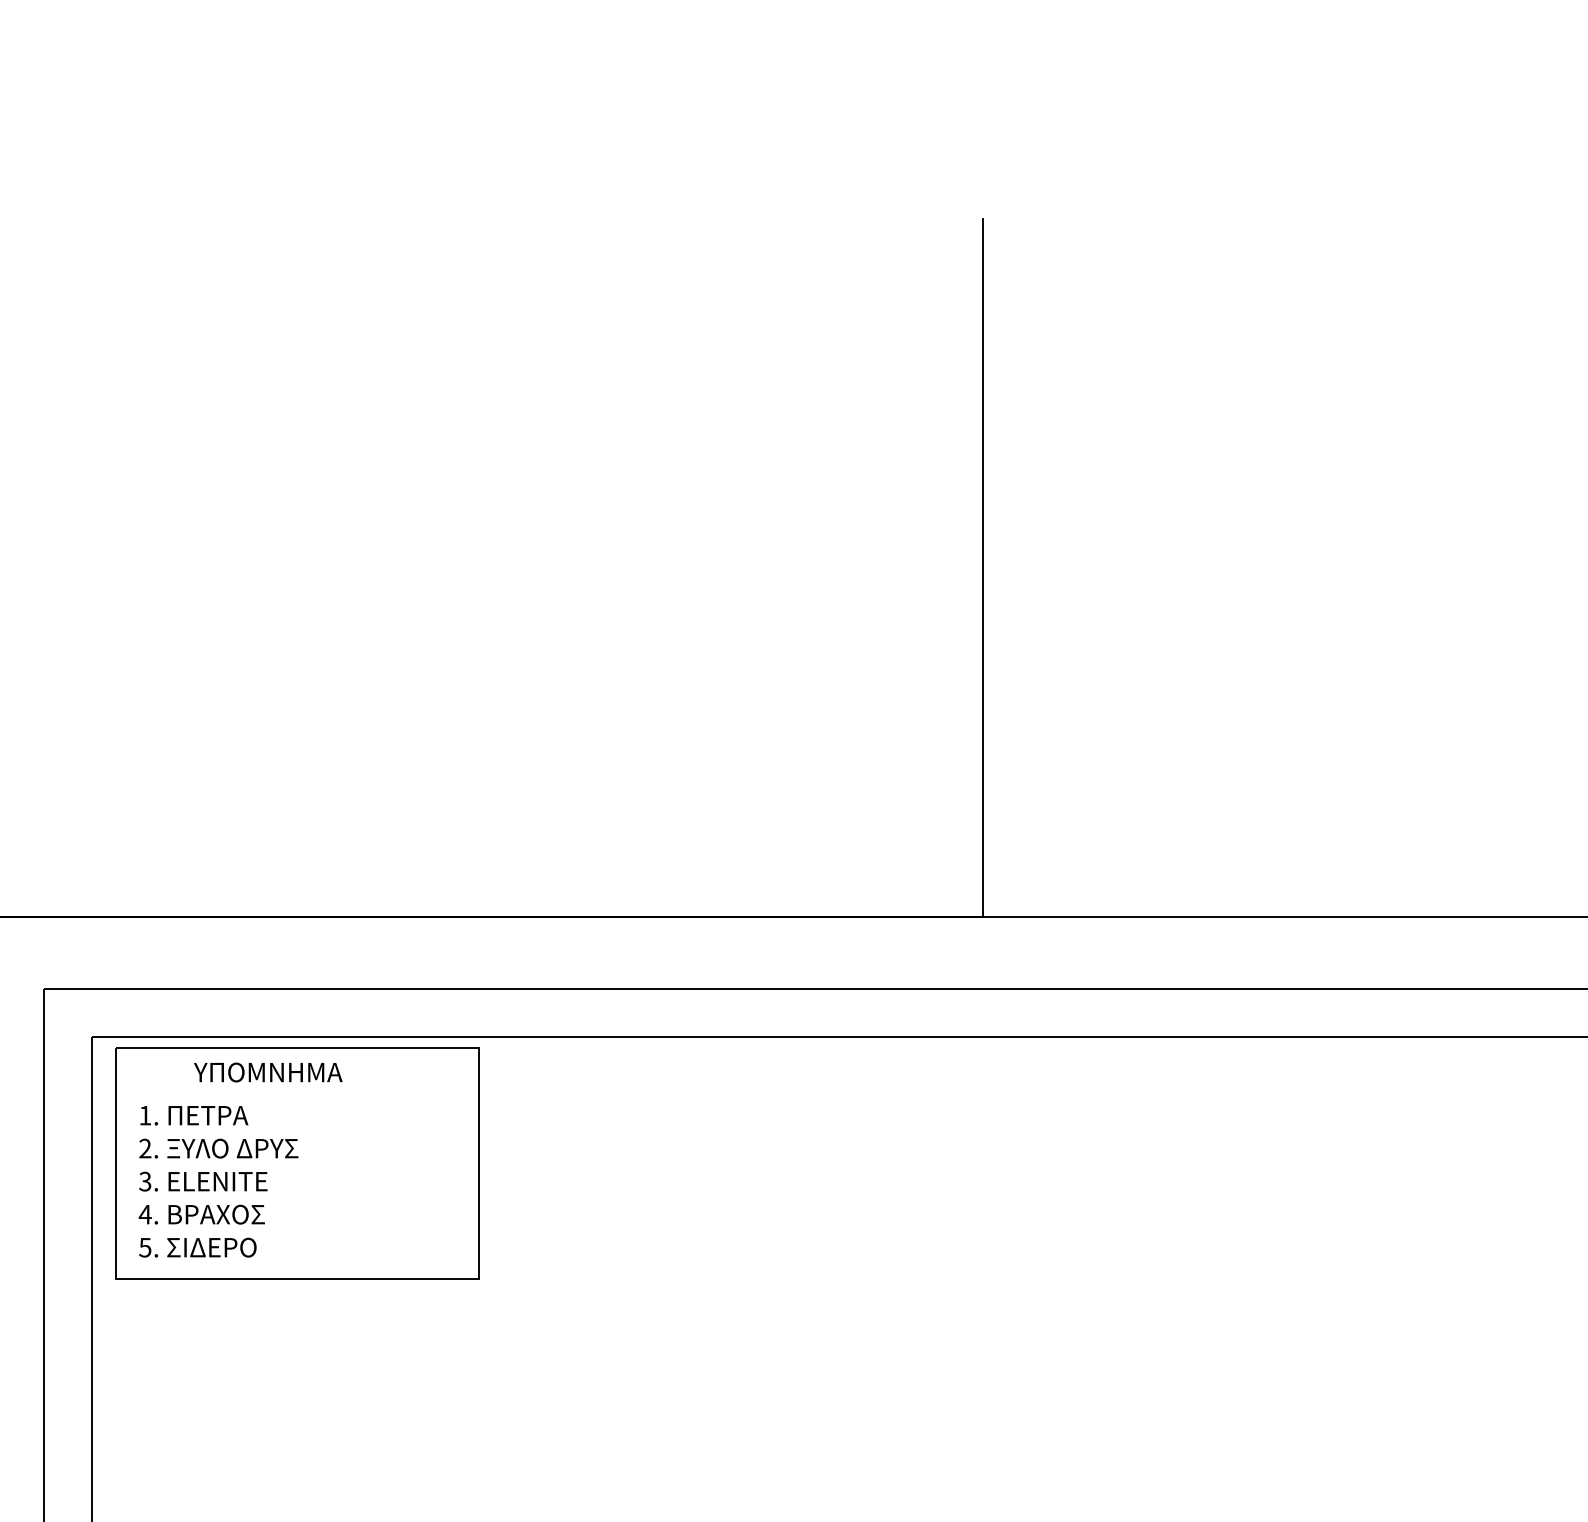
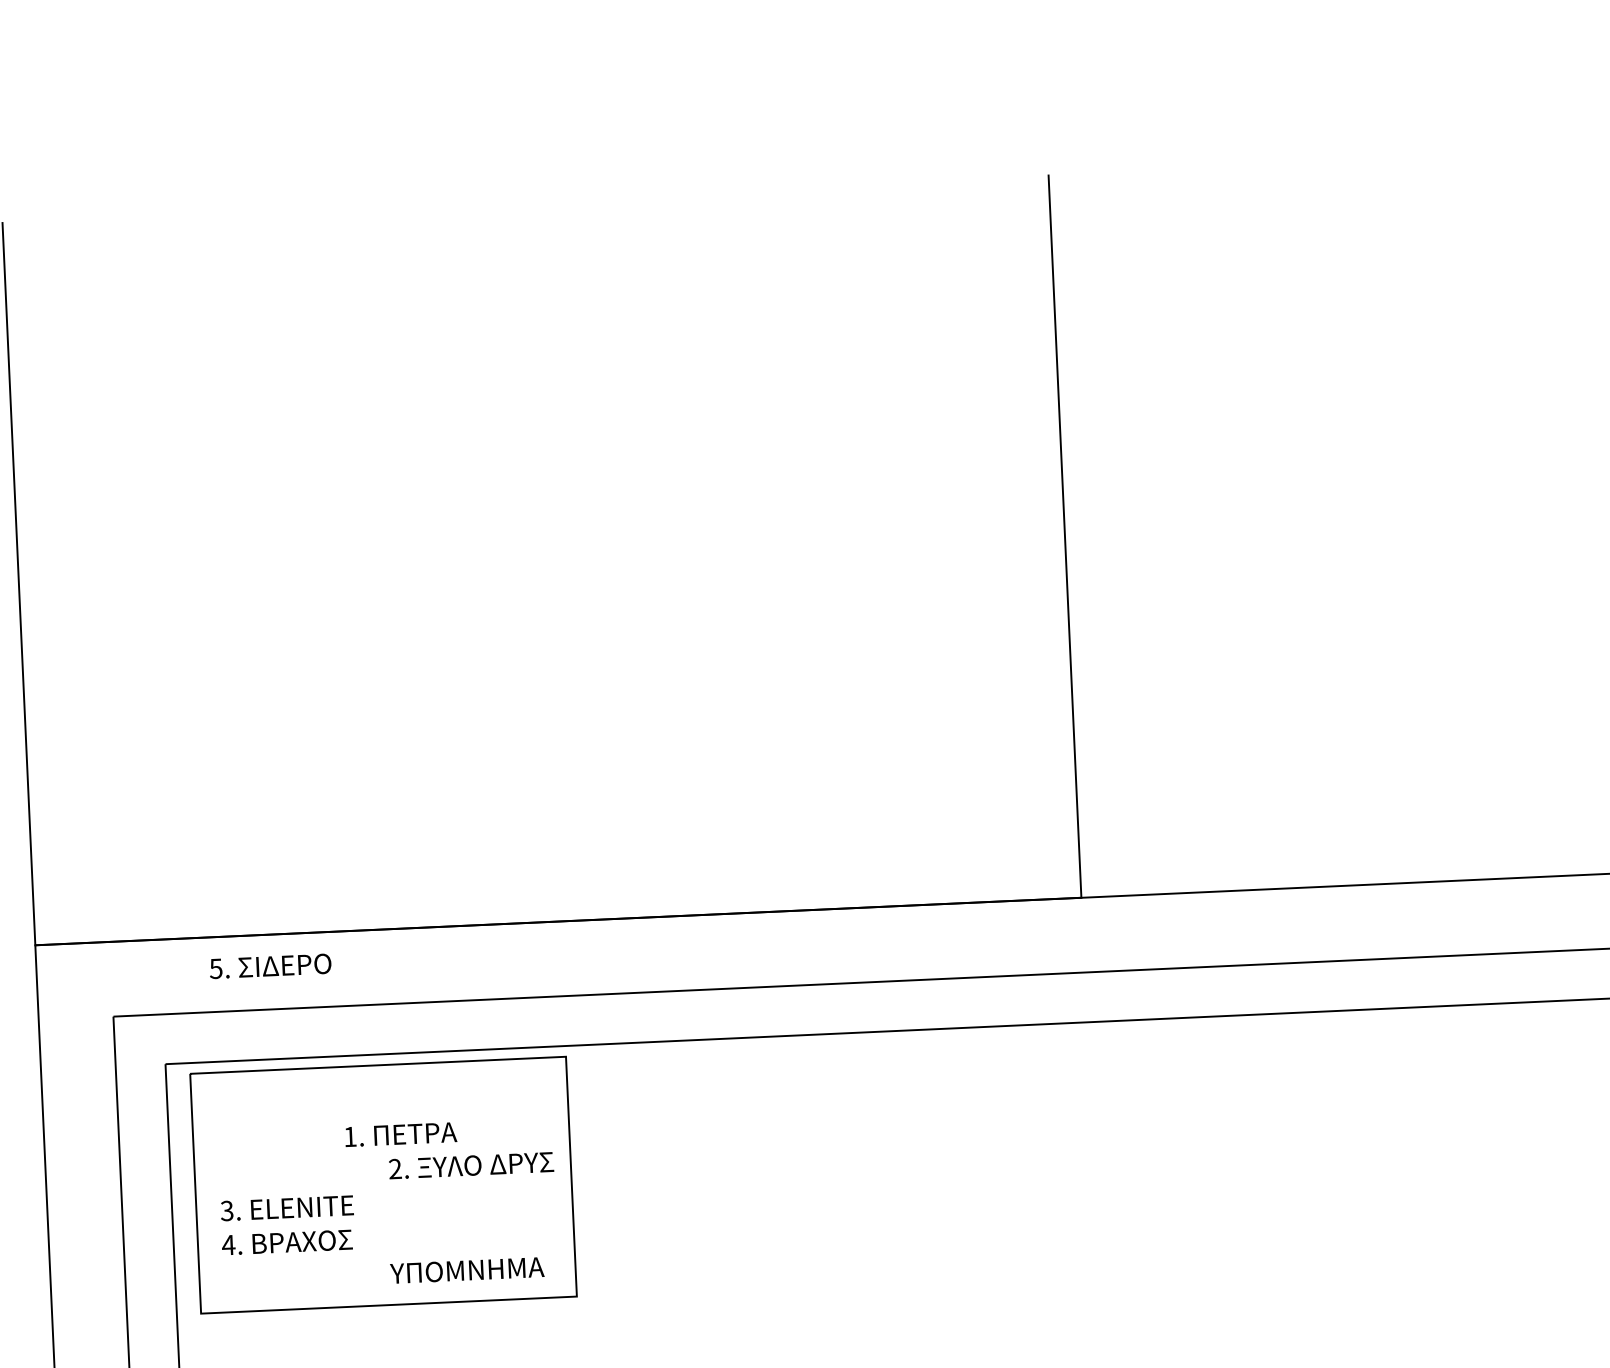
text: (268, 1072) -> (467, 1270), moved
text: (194, 1115) -> (401, 1134), moved
text: (218, 1148) -> (471, 1165), moved
text: (197, 1247) -> (270, 966), moved

